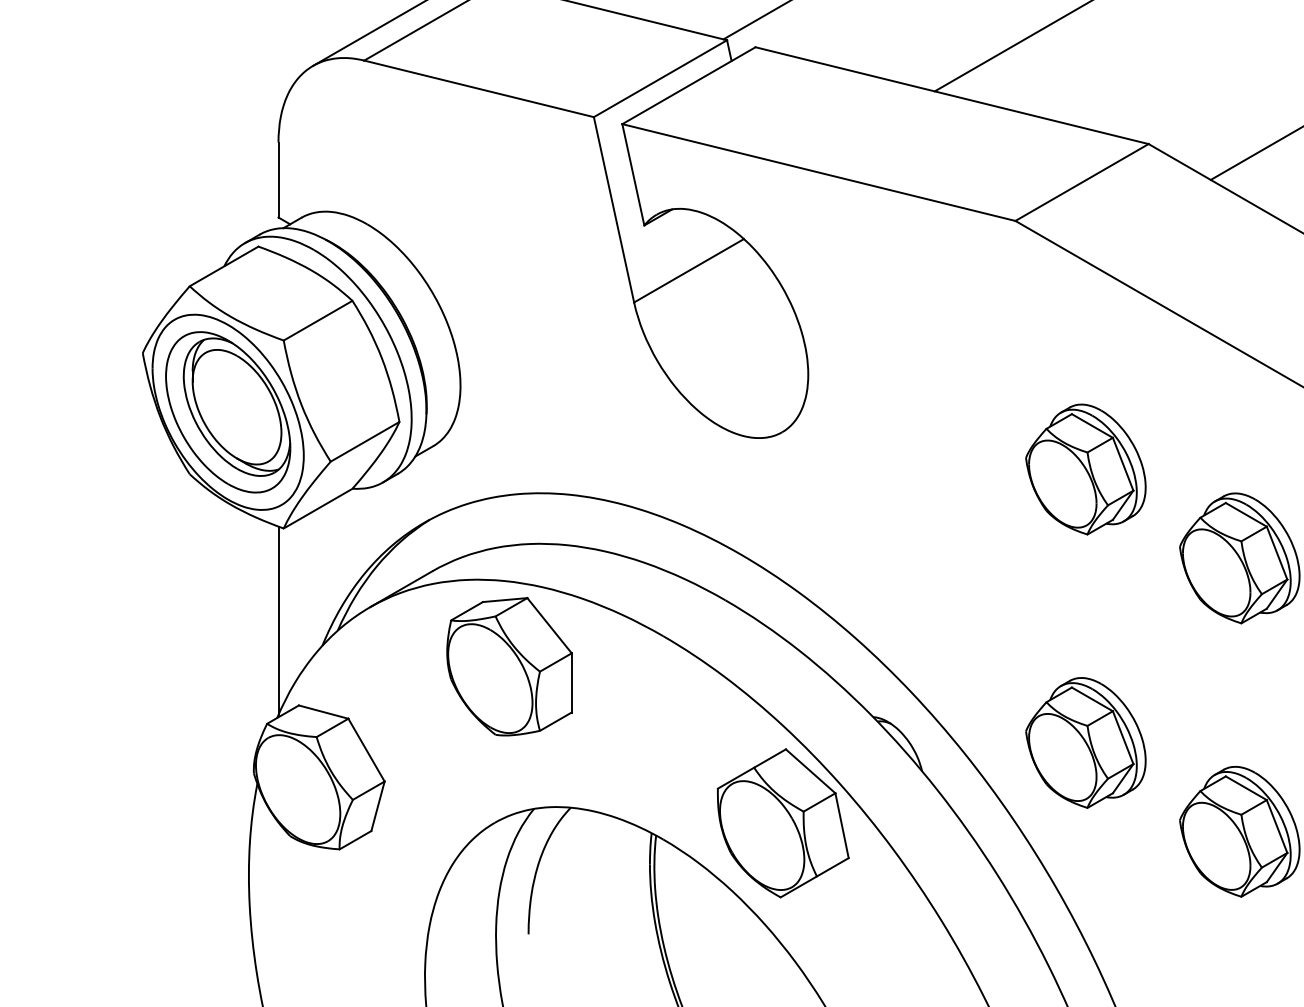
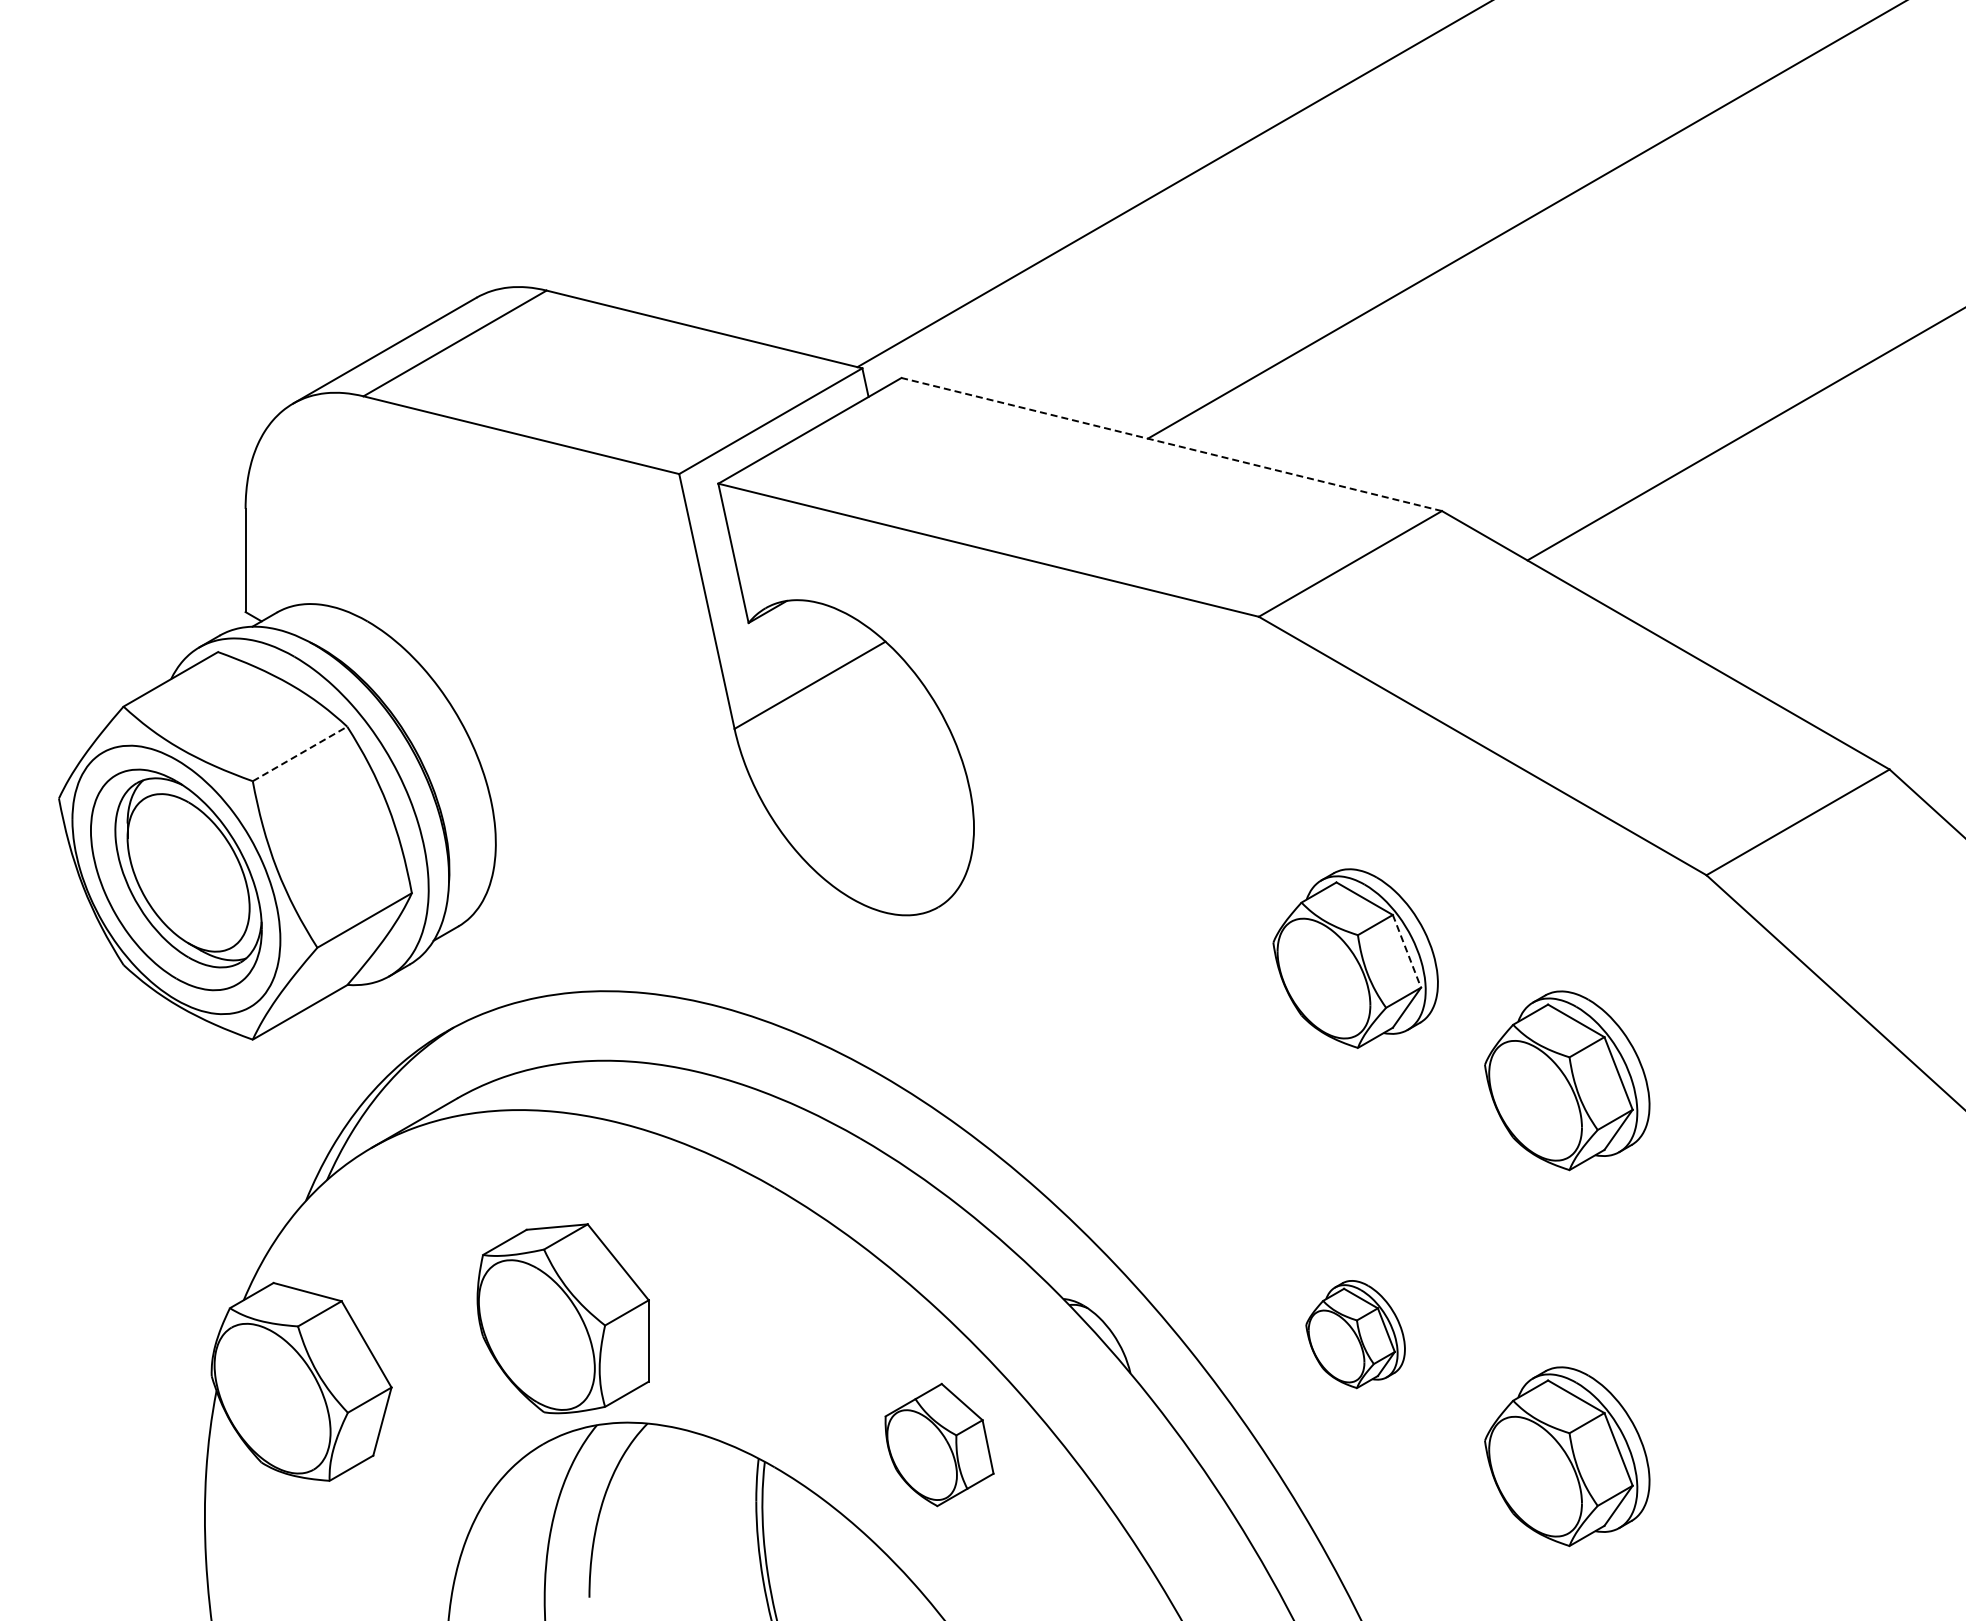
line: (951, 95) -> (1171, 444), solid -> dashed
line: (318, 320) -> (300, 753), solid -> dashed
line: (1122, 464) -> (1406, 951), solid -> dashed
line: (278, 620) -> (245, 1166), removed
part: (508, 666) -> (562, 1318), moved
part: (1085, 742) -> (1355, 1334), size x0.6
part: (783, 822) -> (939, 1444), size x0.6

